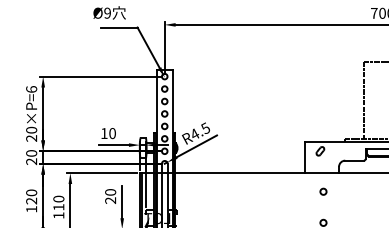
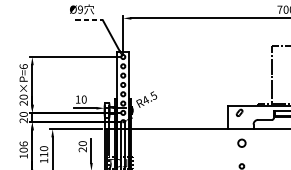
line: (119, 27) -> (89, 20), solid -> dashed
line: (196, 146) -> (146, 109), removed
circle: (323, 191) -> (241, 142), size x1.6
text: (31, 196) -> (23, 146), 120 -> 106

